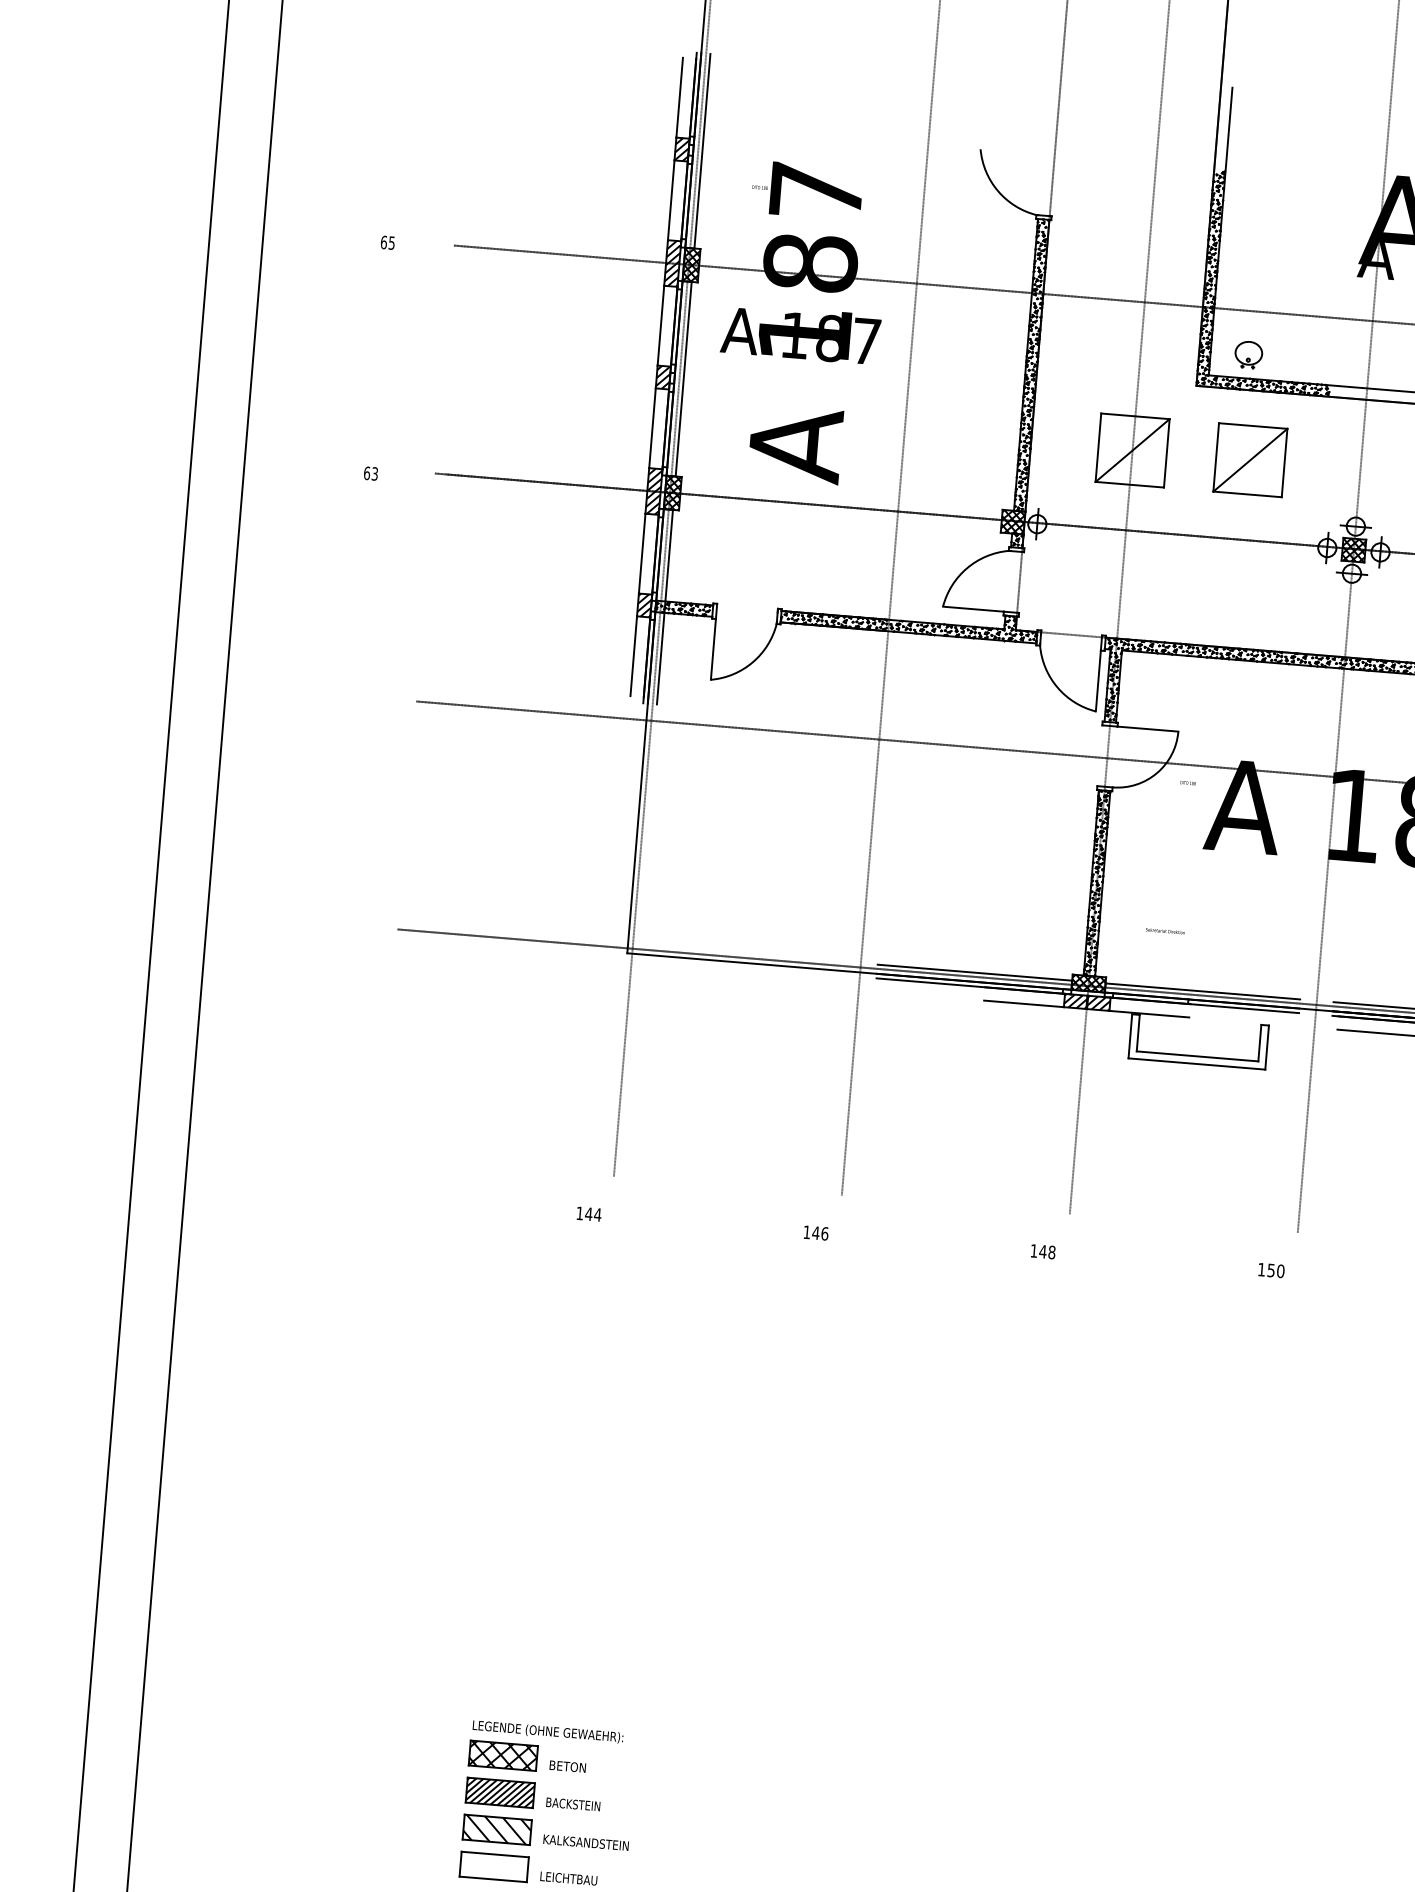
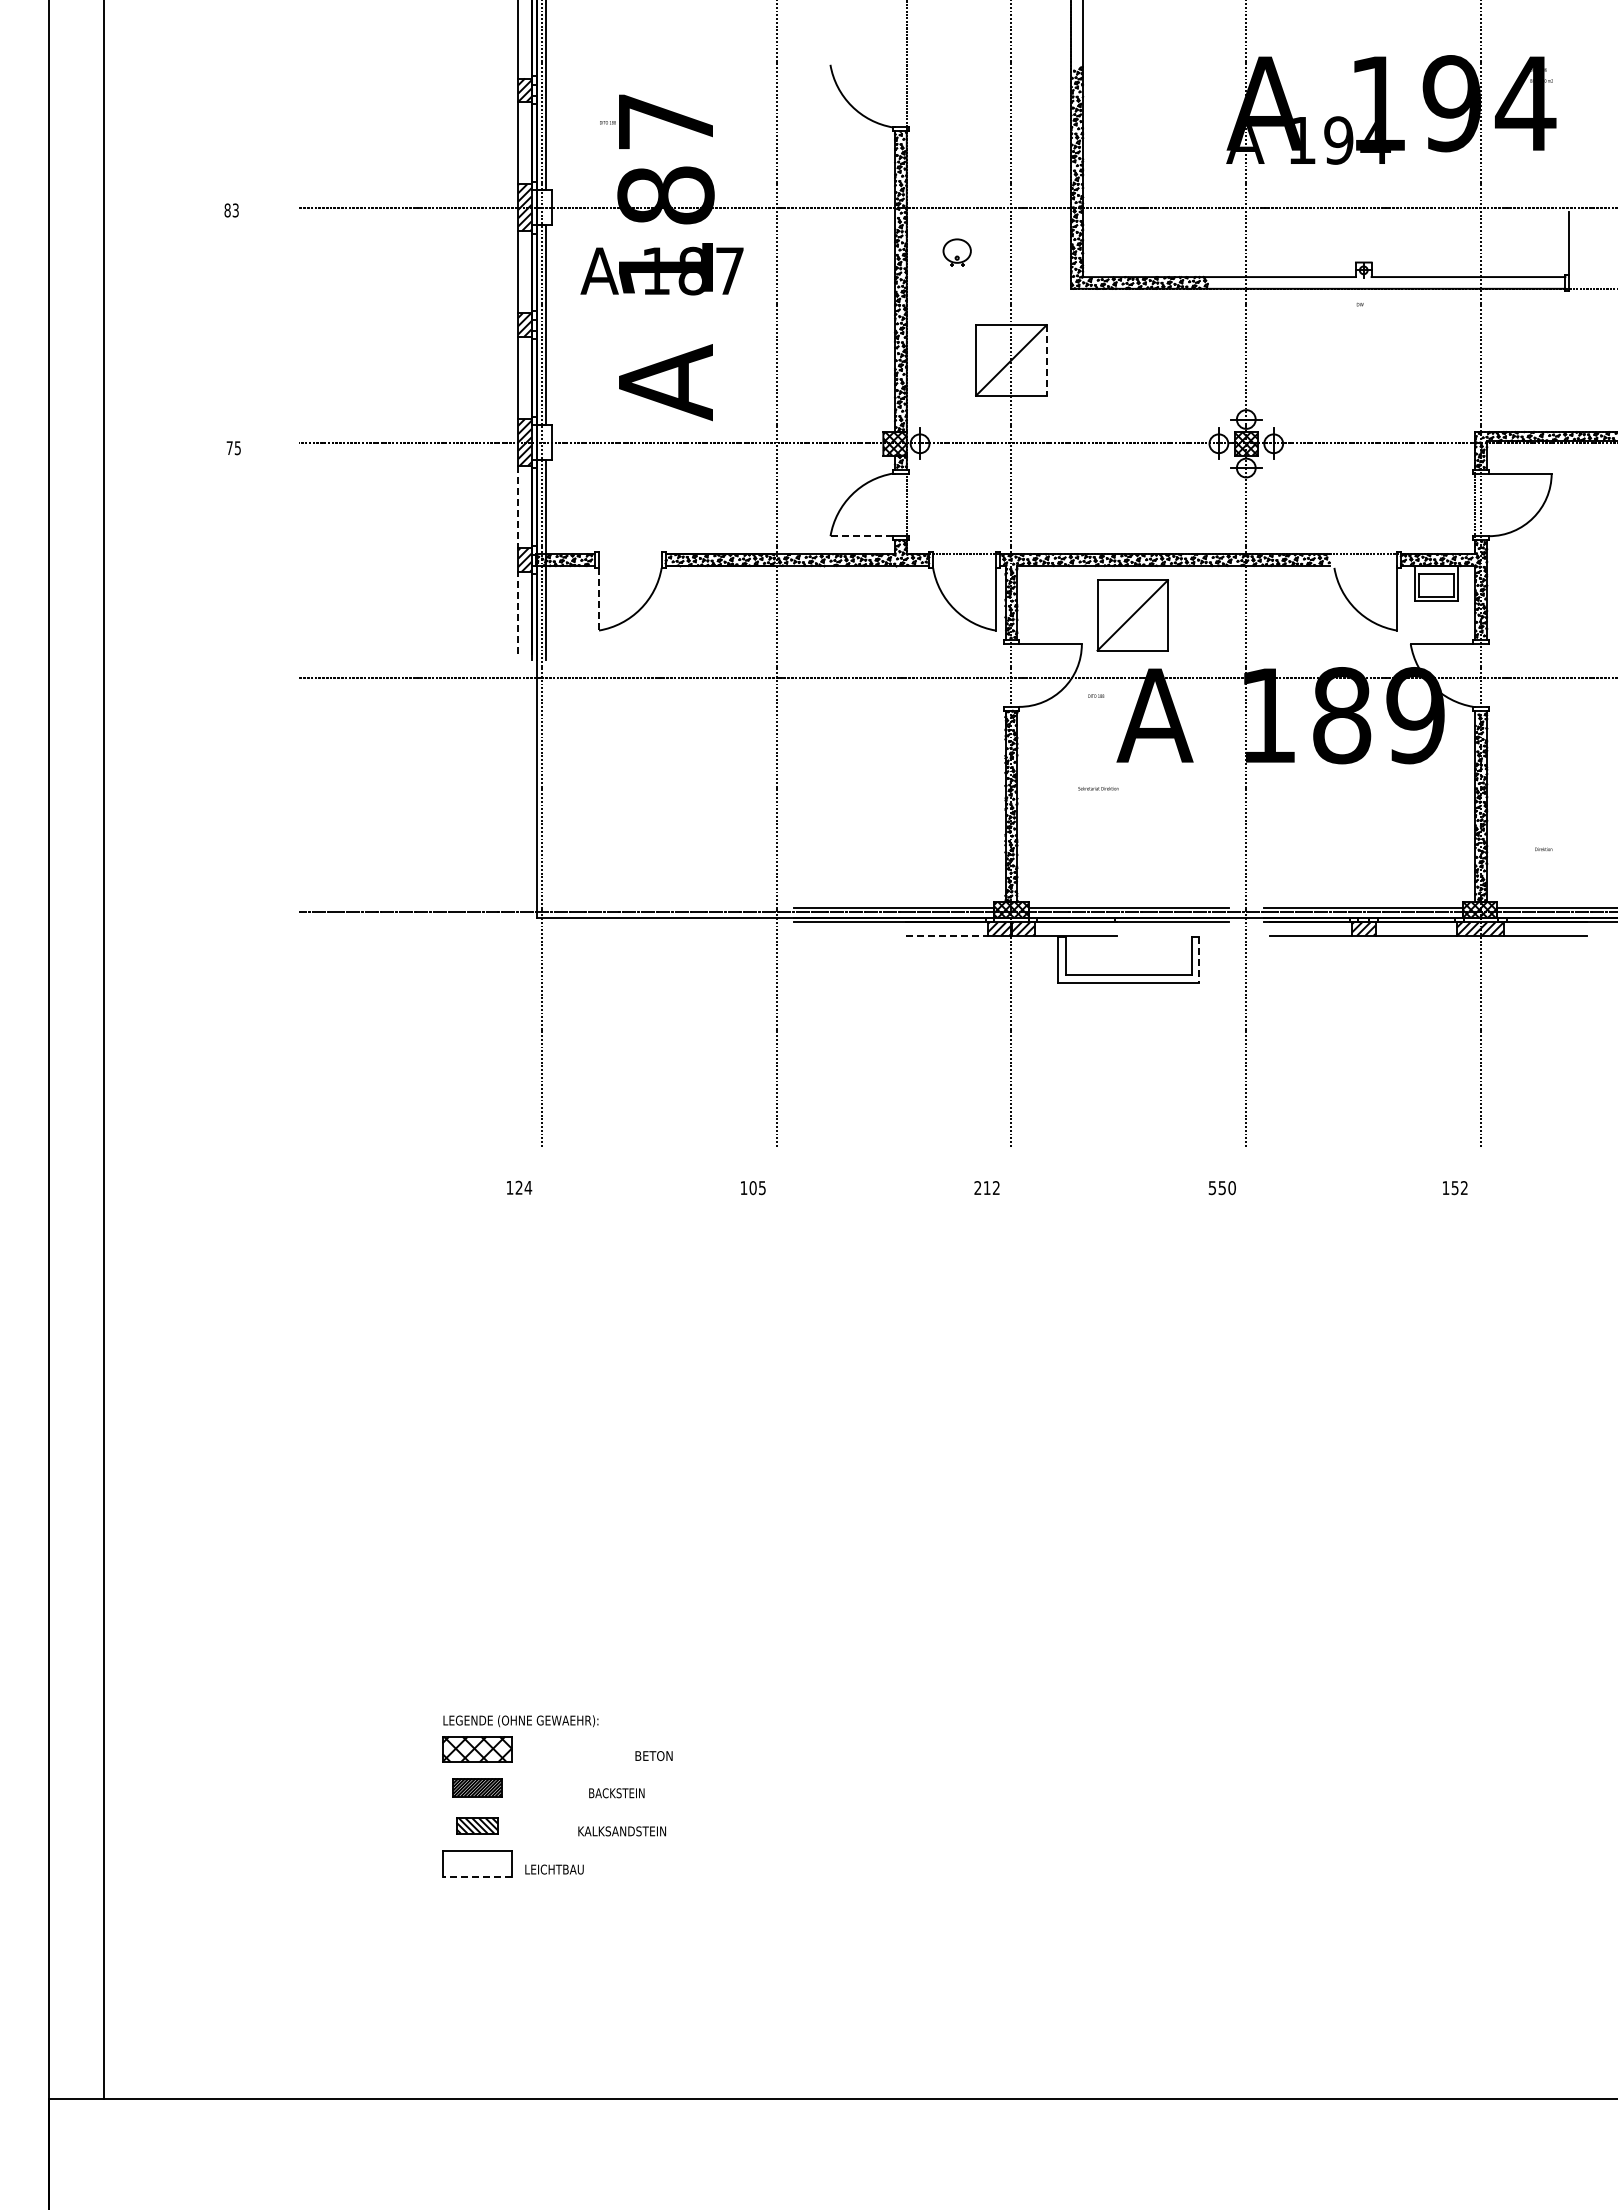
text: (387, 242) -> (231, 210), 65 -> 83
hatch: (691, 264) -> (544, 207), removed
part: (1248, 354) -> (956, 252), moved
line: (1166, 453) -> (1046, 360), solid -> dashed
part: (1250, 460) -> (1132, 615), moved
text: (370, 473) -> (233, 448), 63 -> 75
hatch: (672, 492) -> (544, 442), removed
line: (642, 553) -> (518, 507), solid -> dashed
line: (973, 609) -> (861, 536), solid -> dashed
line: (713, 649) -> (599, 599), solid -> dashed
line: (634, 655) -> (518, 612), solid -> dashed
text: (1165, 931) -> (1098, 788), moved
line: (1024, 1003) -> (947, 935), solid -> dashed
line: (1267, 1047) -> (1199, 960), solid -> dashed
text: (588, 1213) -> (518, 1187), 144 -> 124
text: (820, 1233) -> (757, 1188), 146 -> 105
text: (1042, 1252) -> (986, 1188), 148 -> 212
text: (1260, 1270) -> (1211, 1188), 150 -> 550
text: (567, 1766) -> (653, 1755), moved
part: (500, 1792) -> (477, 1787), size x0.7
text: (572, 1804) -> (616, 1793), moved
part: (497, 1829) -> (477, 1825), size x0.6
text: (585, 1842) -> (621, 1831), moved
line: (493, 1879) -> (477, 1876), solid -> dashed

